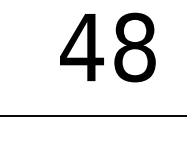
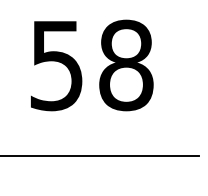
text: (81, 48) -> (56, 66), 48 -> 58

